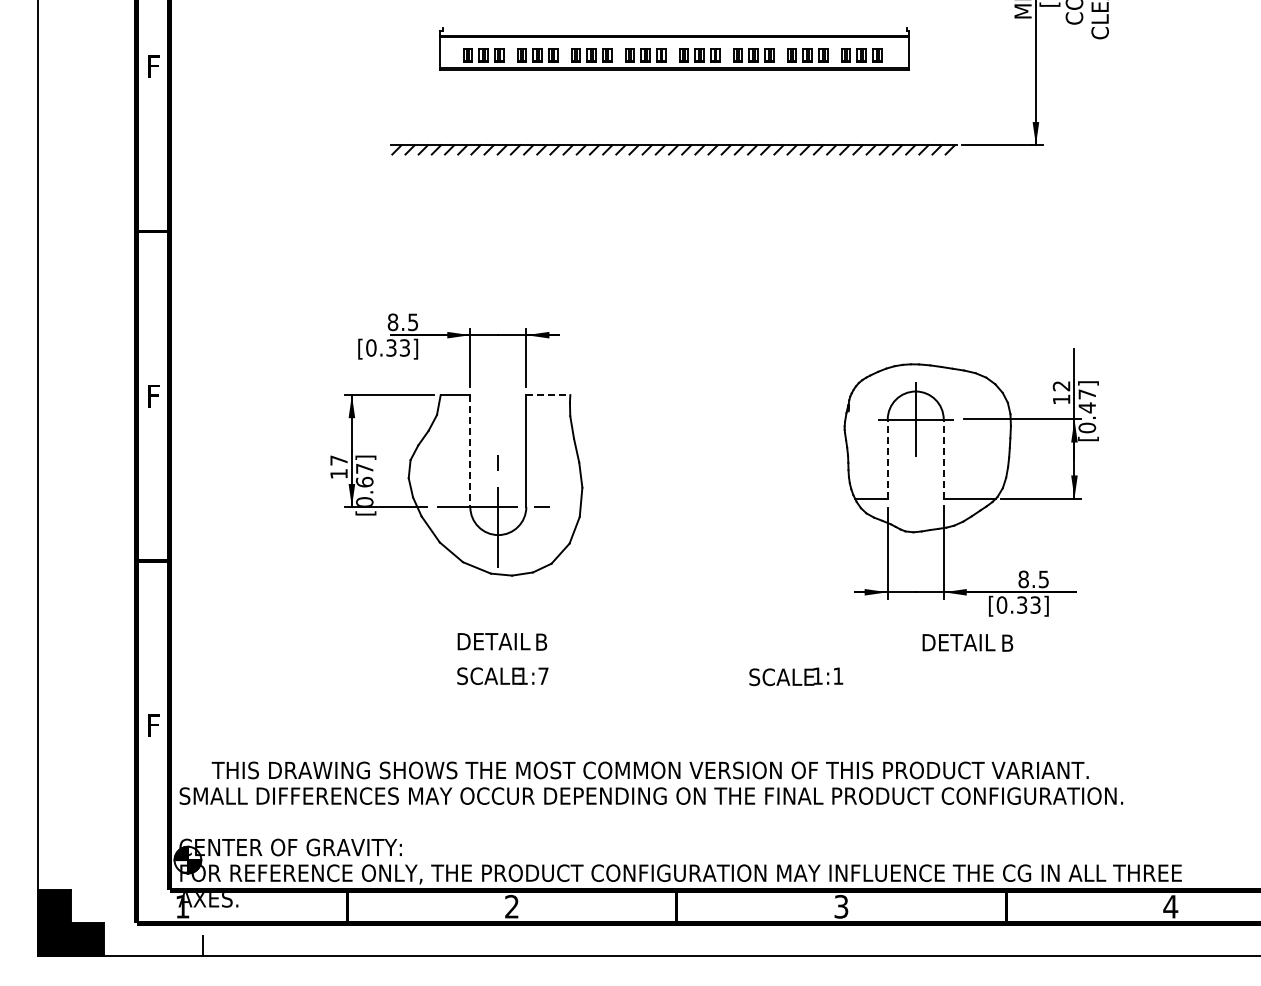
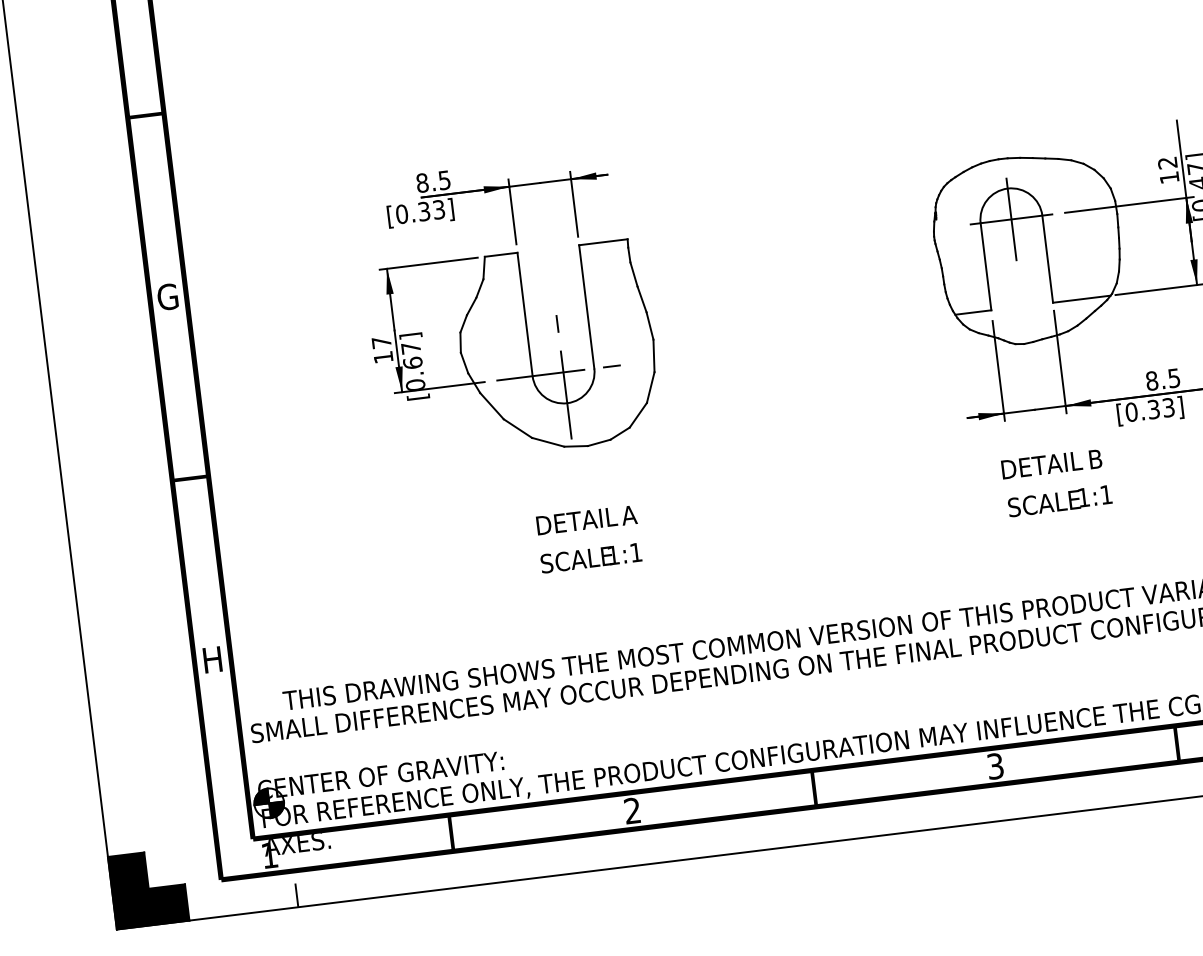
line: (548, 395) -> (603, 242), dashed -> solid
text: (152, 396) -> (167, 297), F -> G
line: (470, 451) -> (525, 314), dashed -> solid
line: (887, 459) -> (985, 267), dashed -> solid
line: (943, 459) -> (1047, 259), dashed -> solid
text: (541, 641) -> (629, 514), B -> A
text: (967, 642) -> (1051, 463), moved
text: (543, 675) -> (636, 551), 1:7 -> 1:1
text: (796, 676) -> (1060, 500), moved
text: (152, 725) -> (212, 659), F -> H

